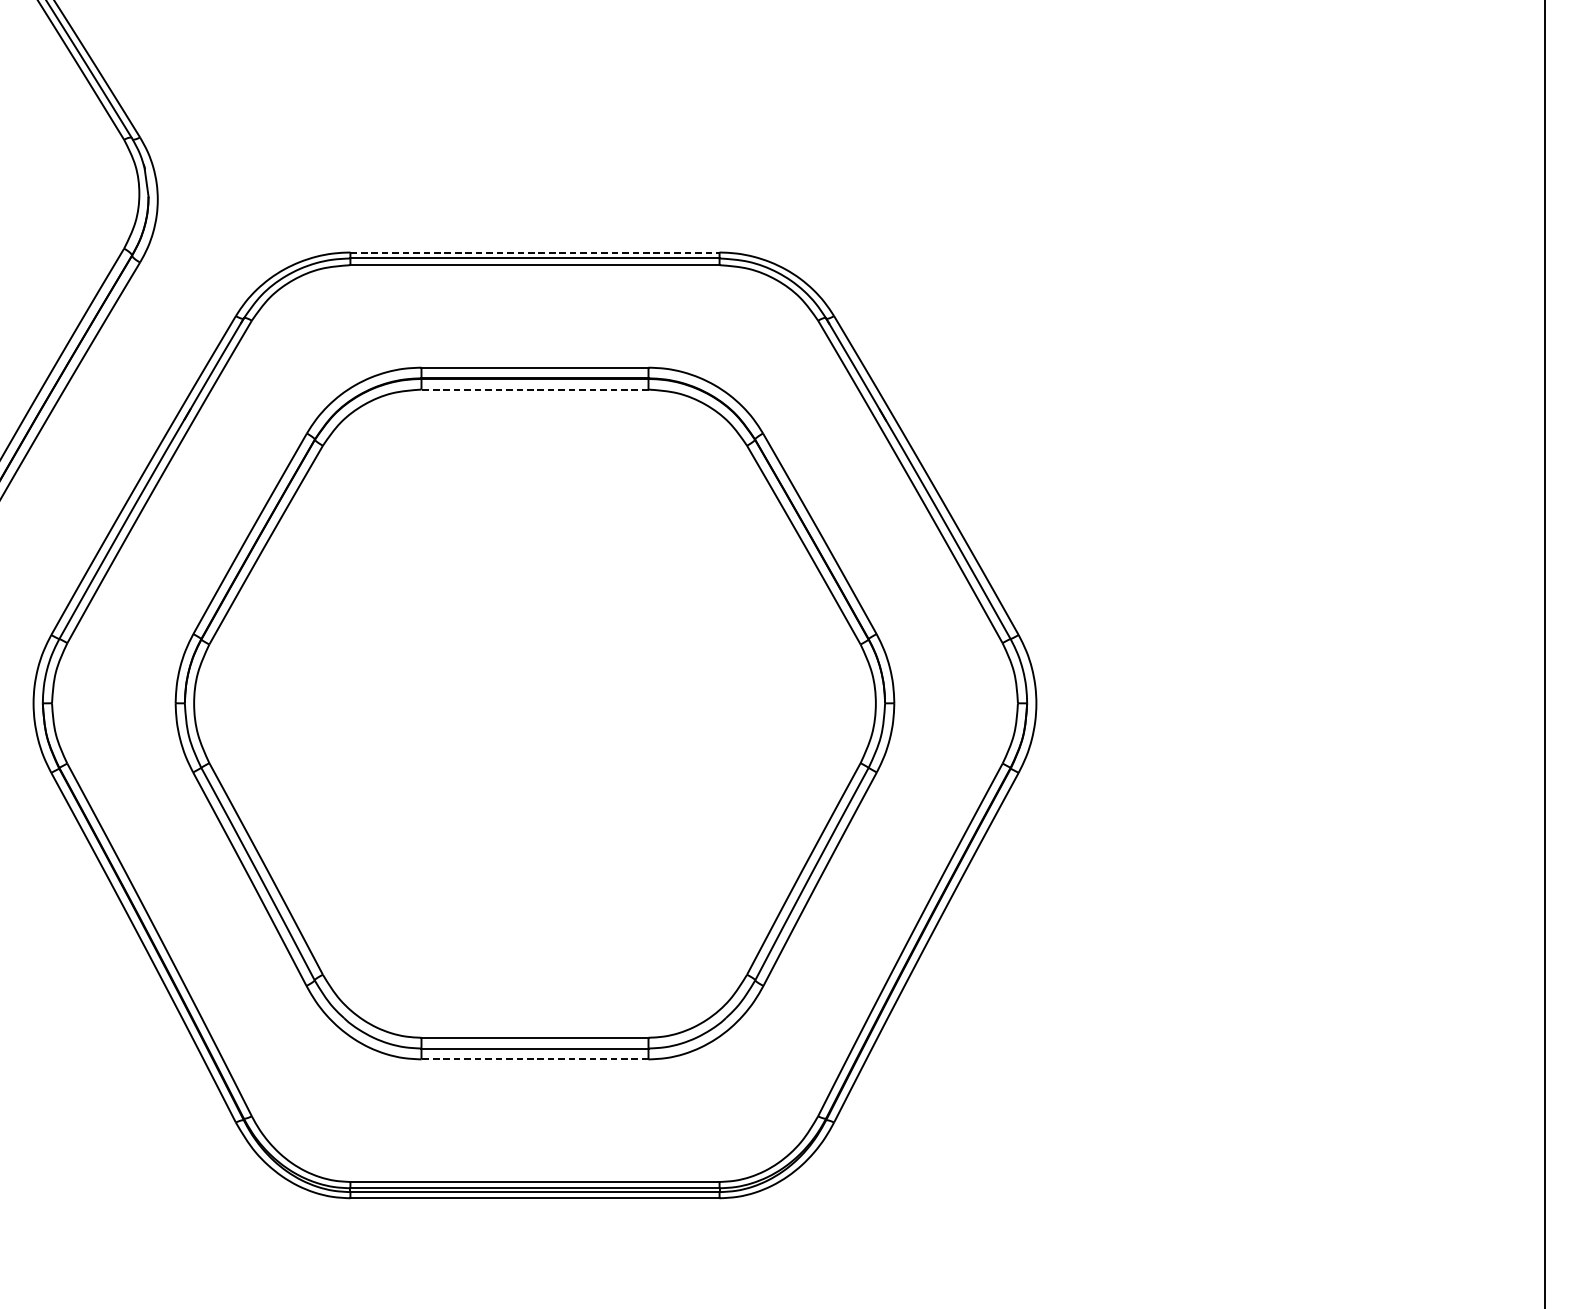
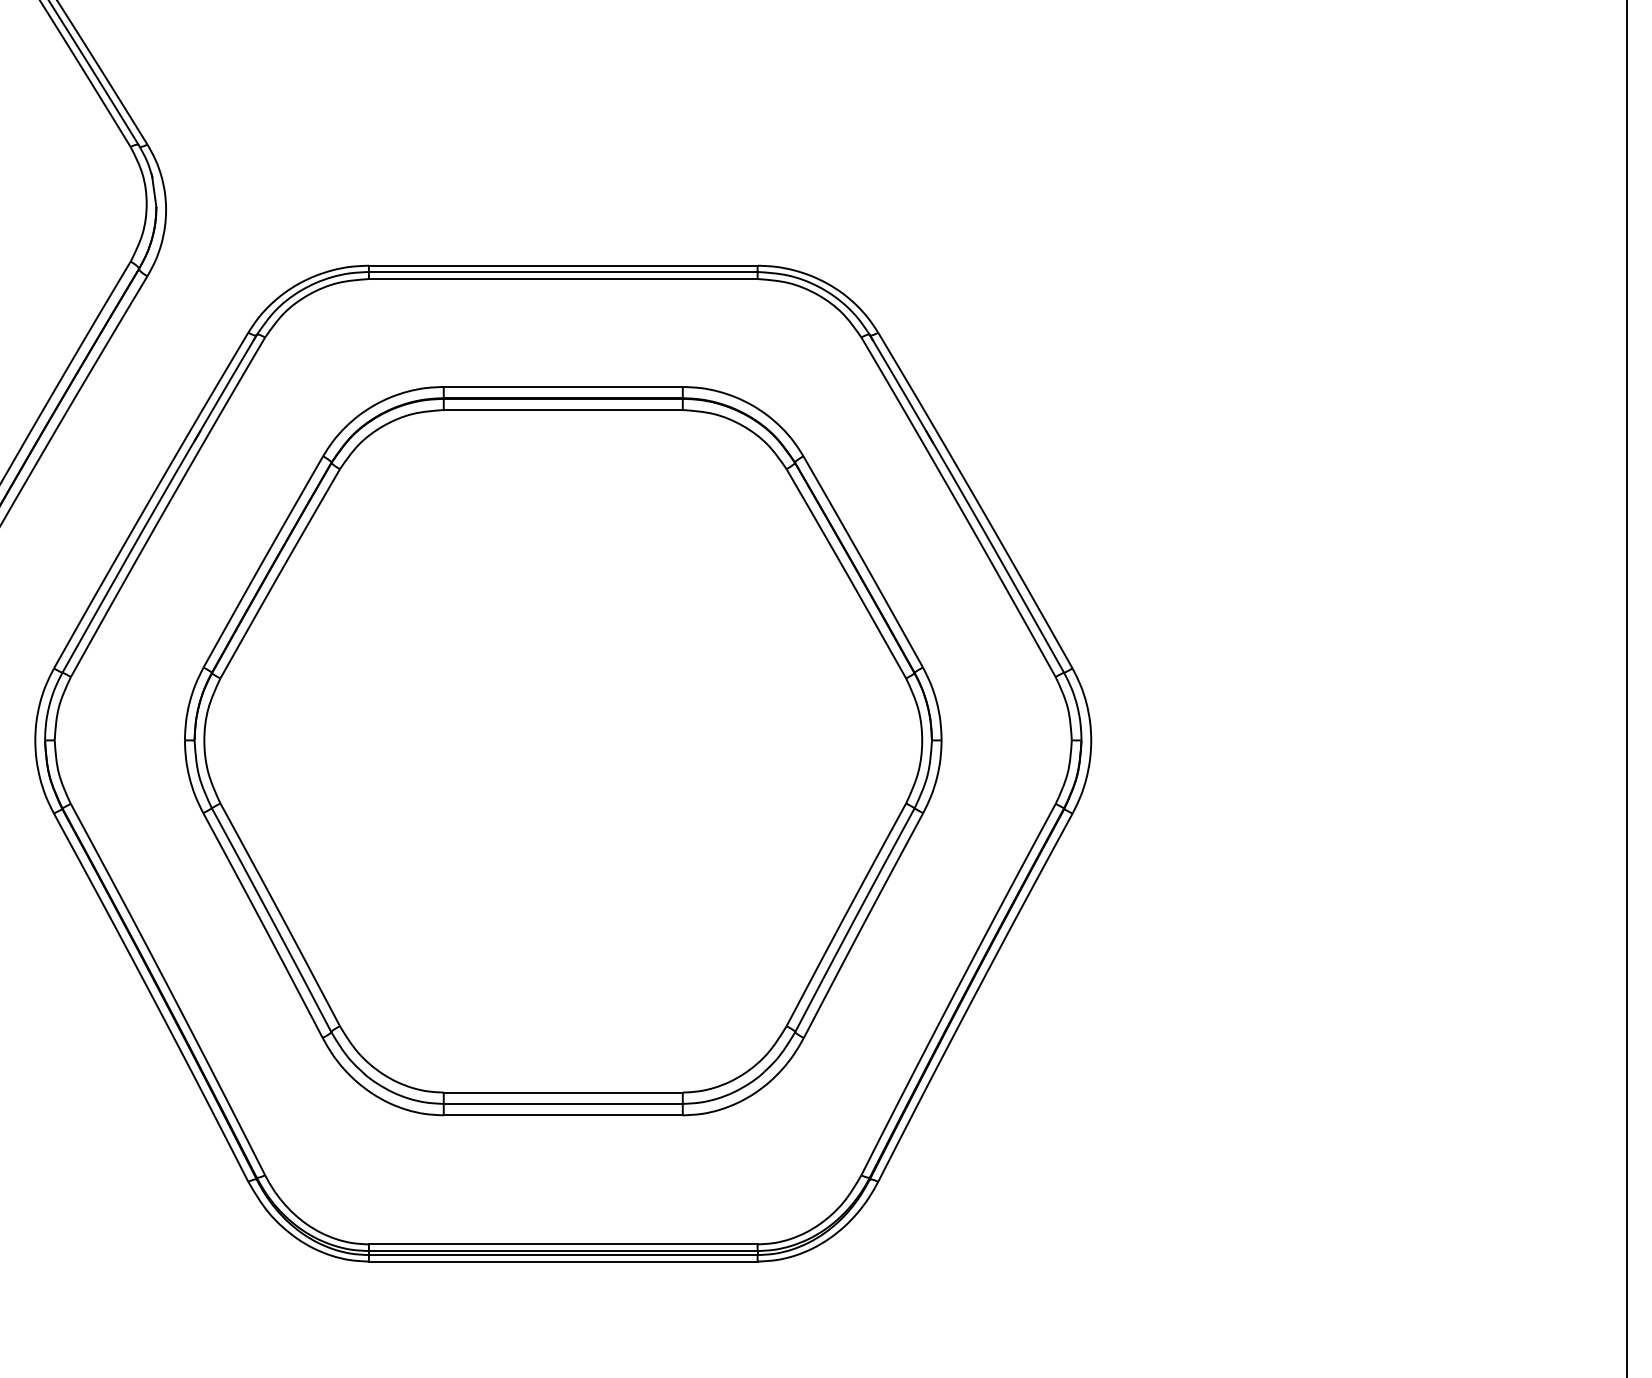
line: (535, 252) -> (563, 265), dashed -> solid
line: (535, 390) -> (563, 410), dashed -> solid
line: (535, 1059) -> (563, 1115), dashed -> solid

